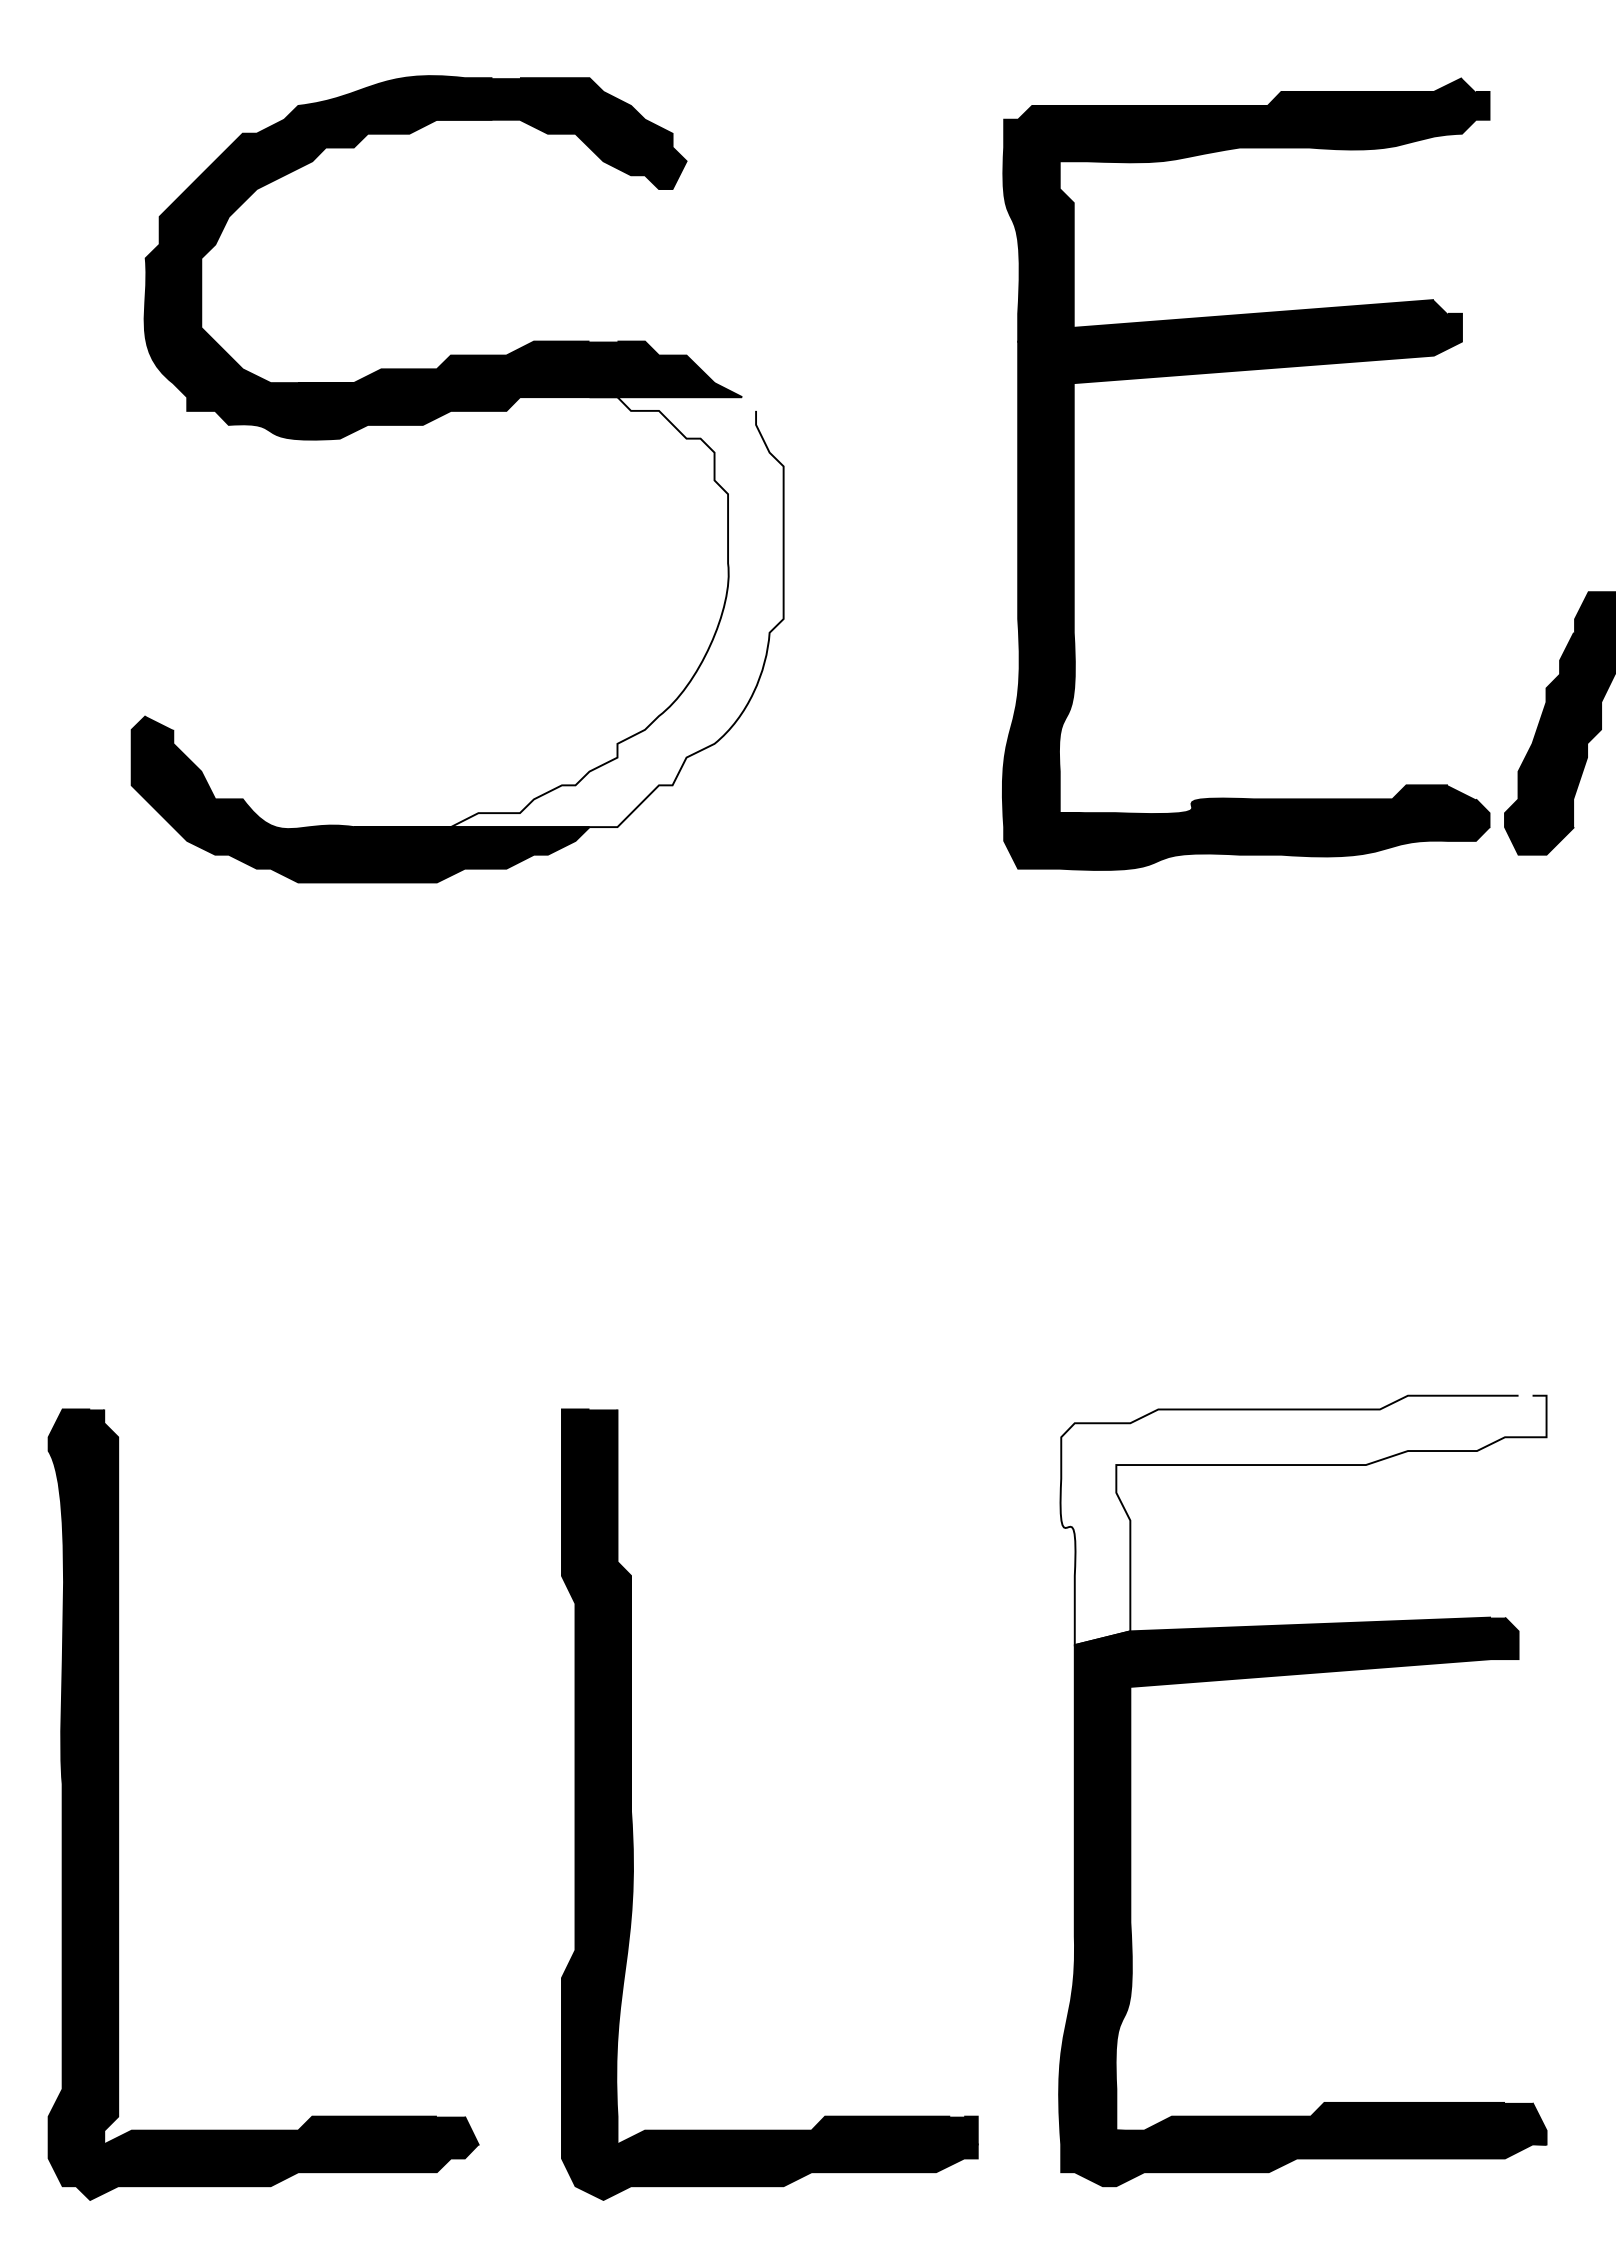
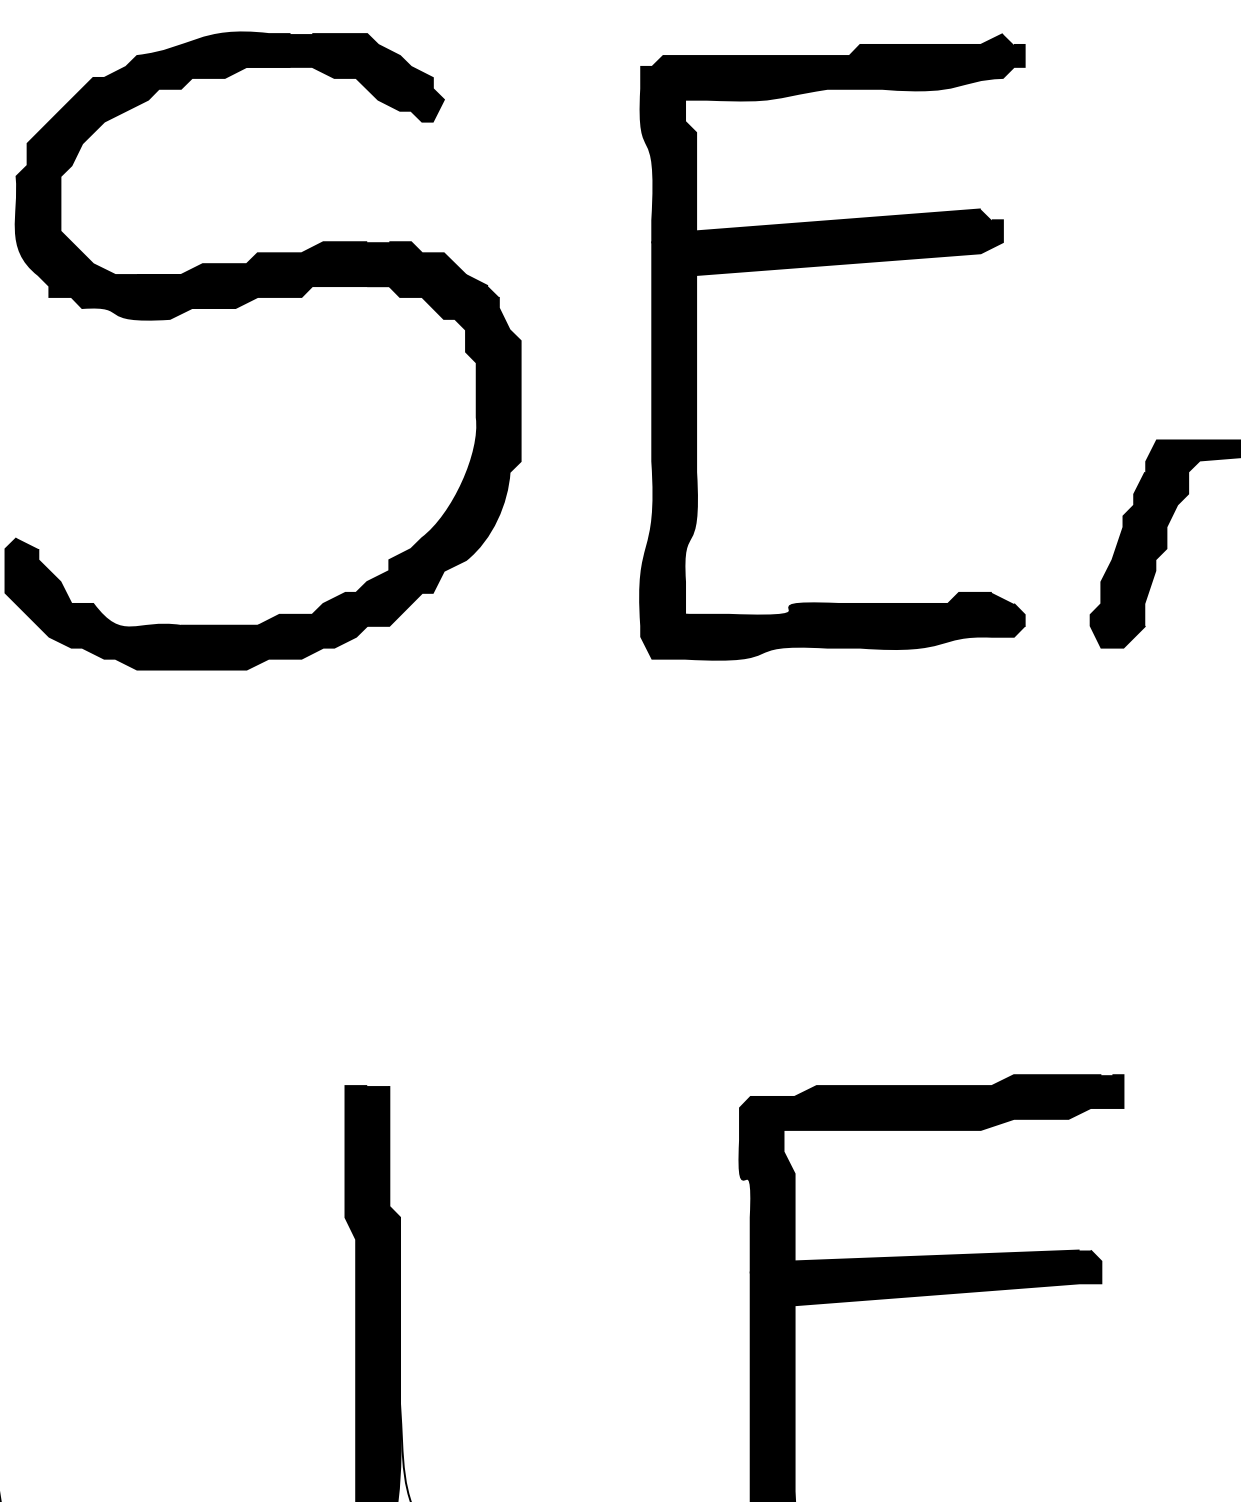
part: (1243, 371) -> (830, 265), moved
fill: (568, 612) -> (350, 456), added
fill: (1303, 1520) -> (931, 1173), added

